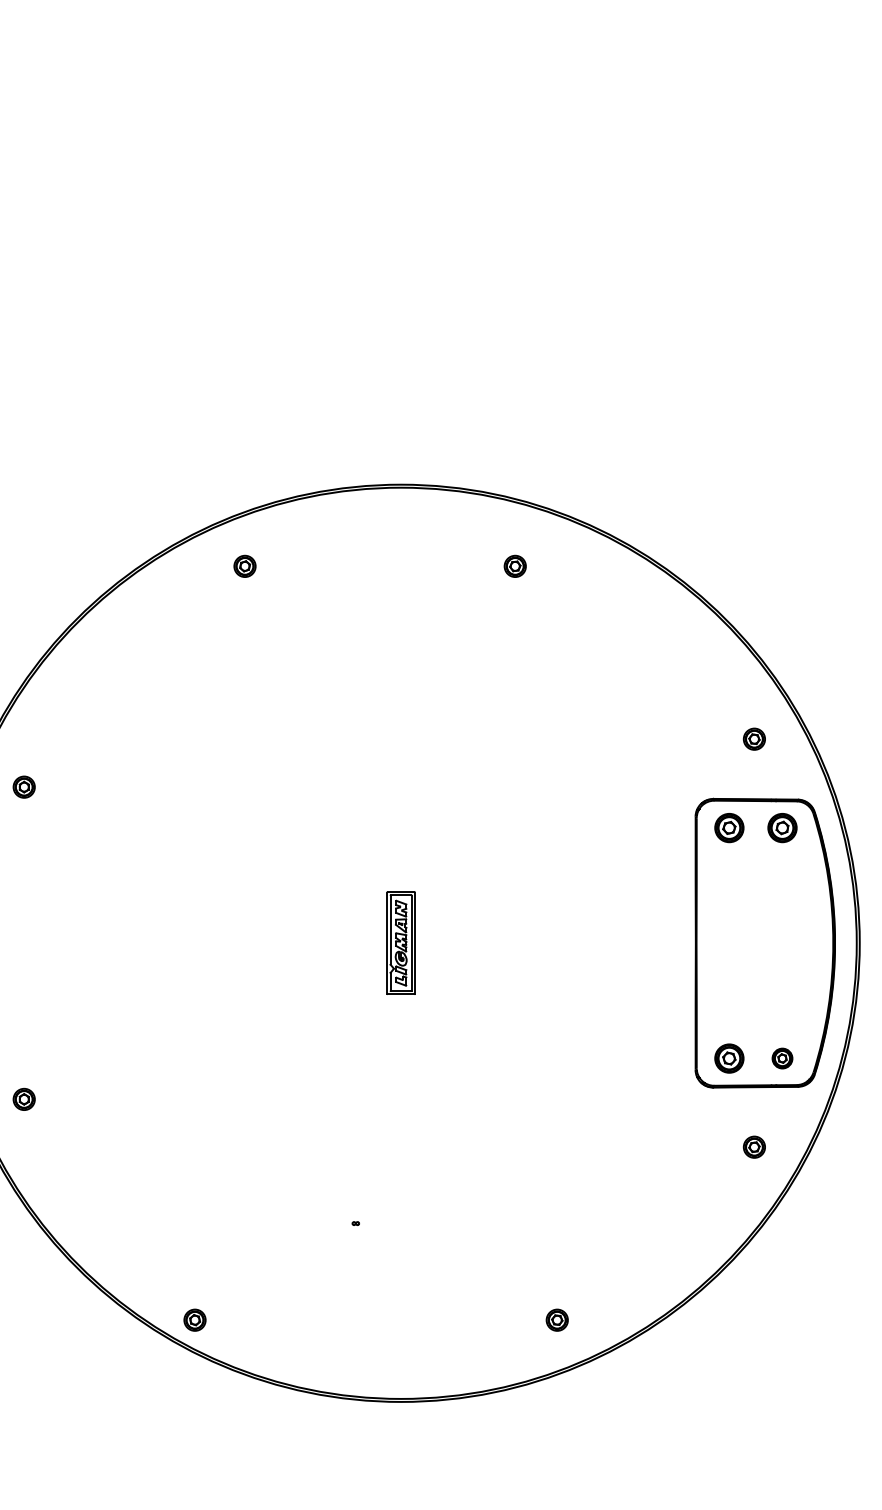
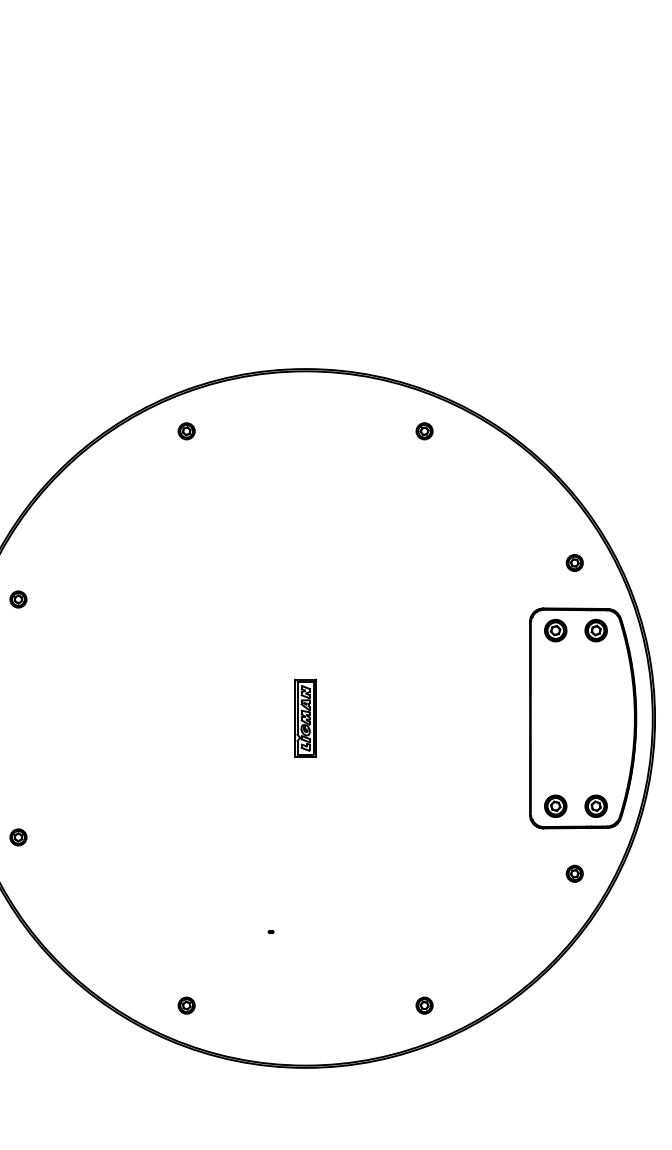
part: (514, 565) -> (423, 430), moved
part: (782, 1058) -> (596, 806), size x1.43
part: (194, 1319) -> (186, 1005), moved

